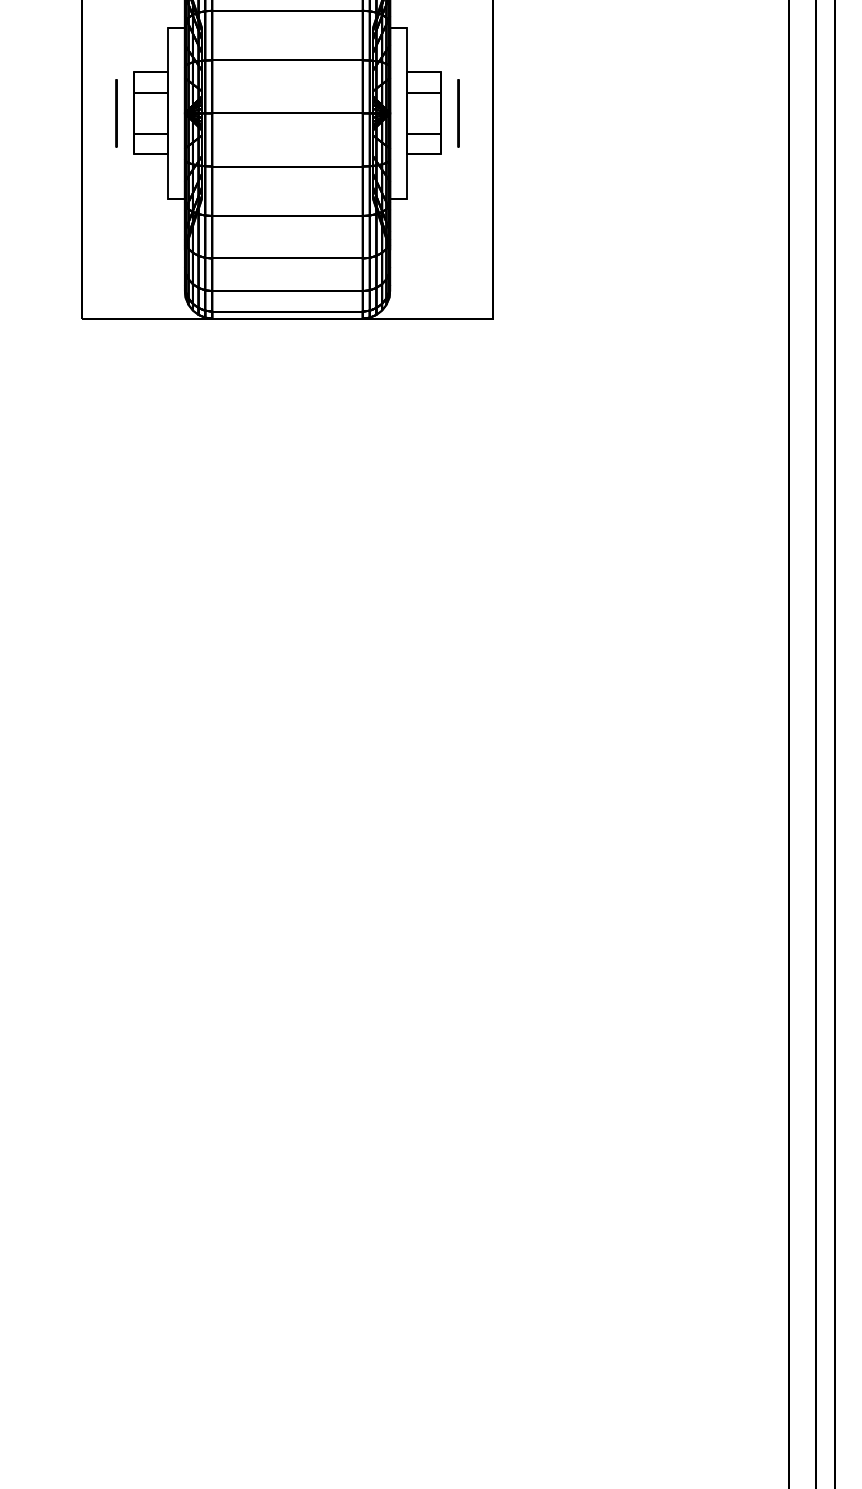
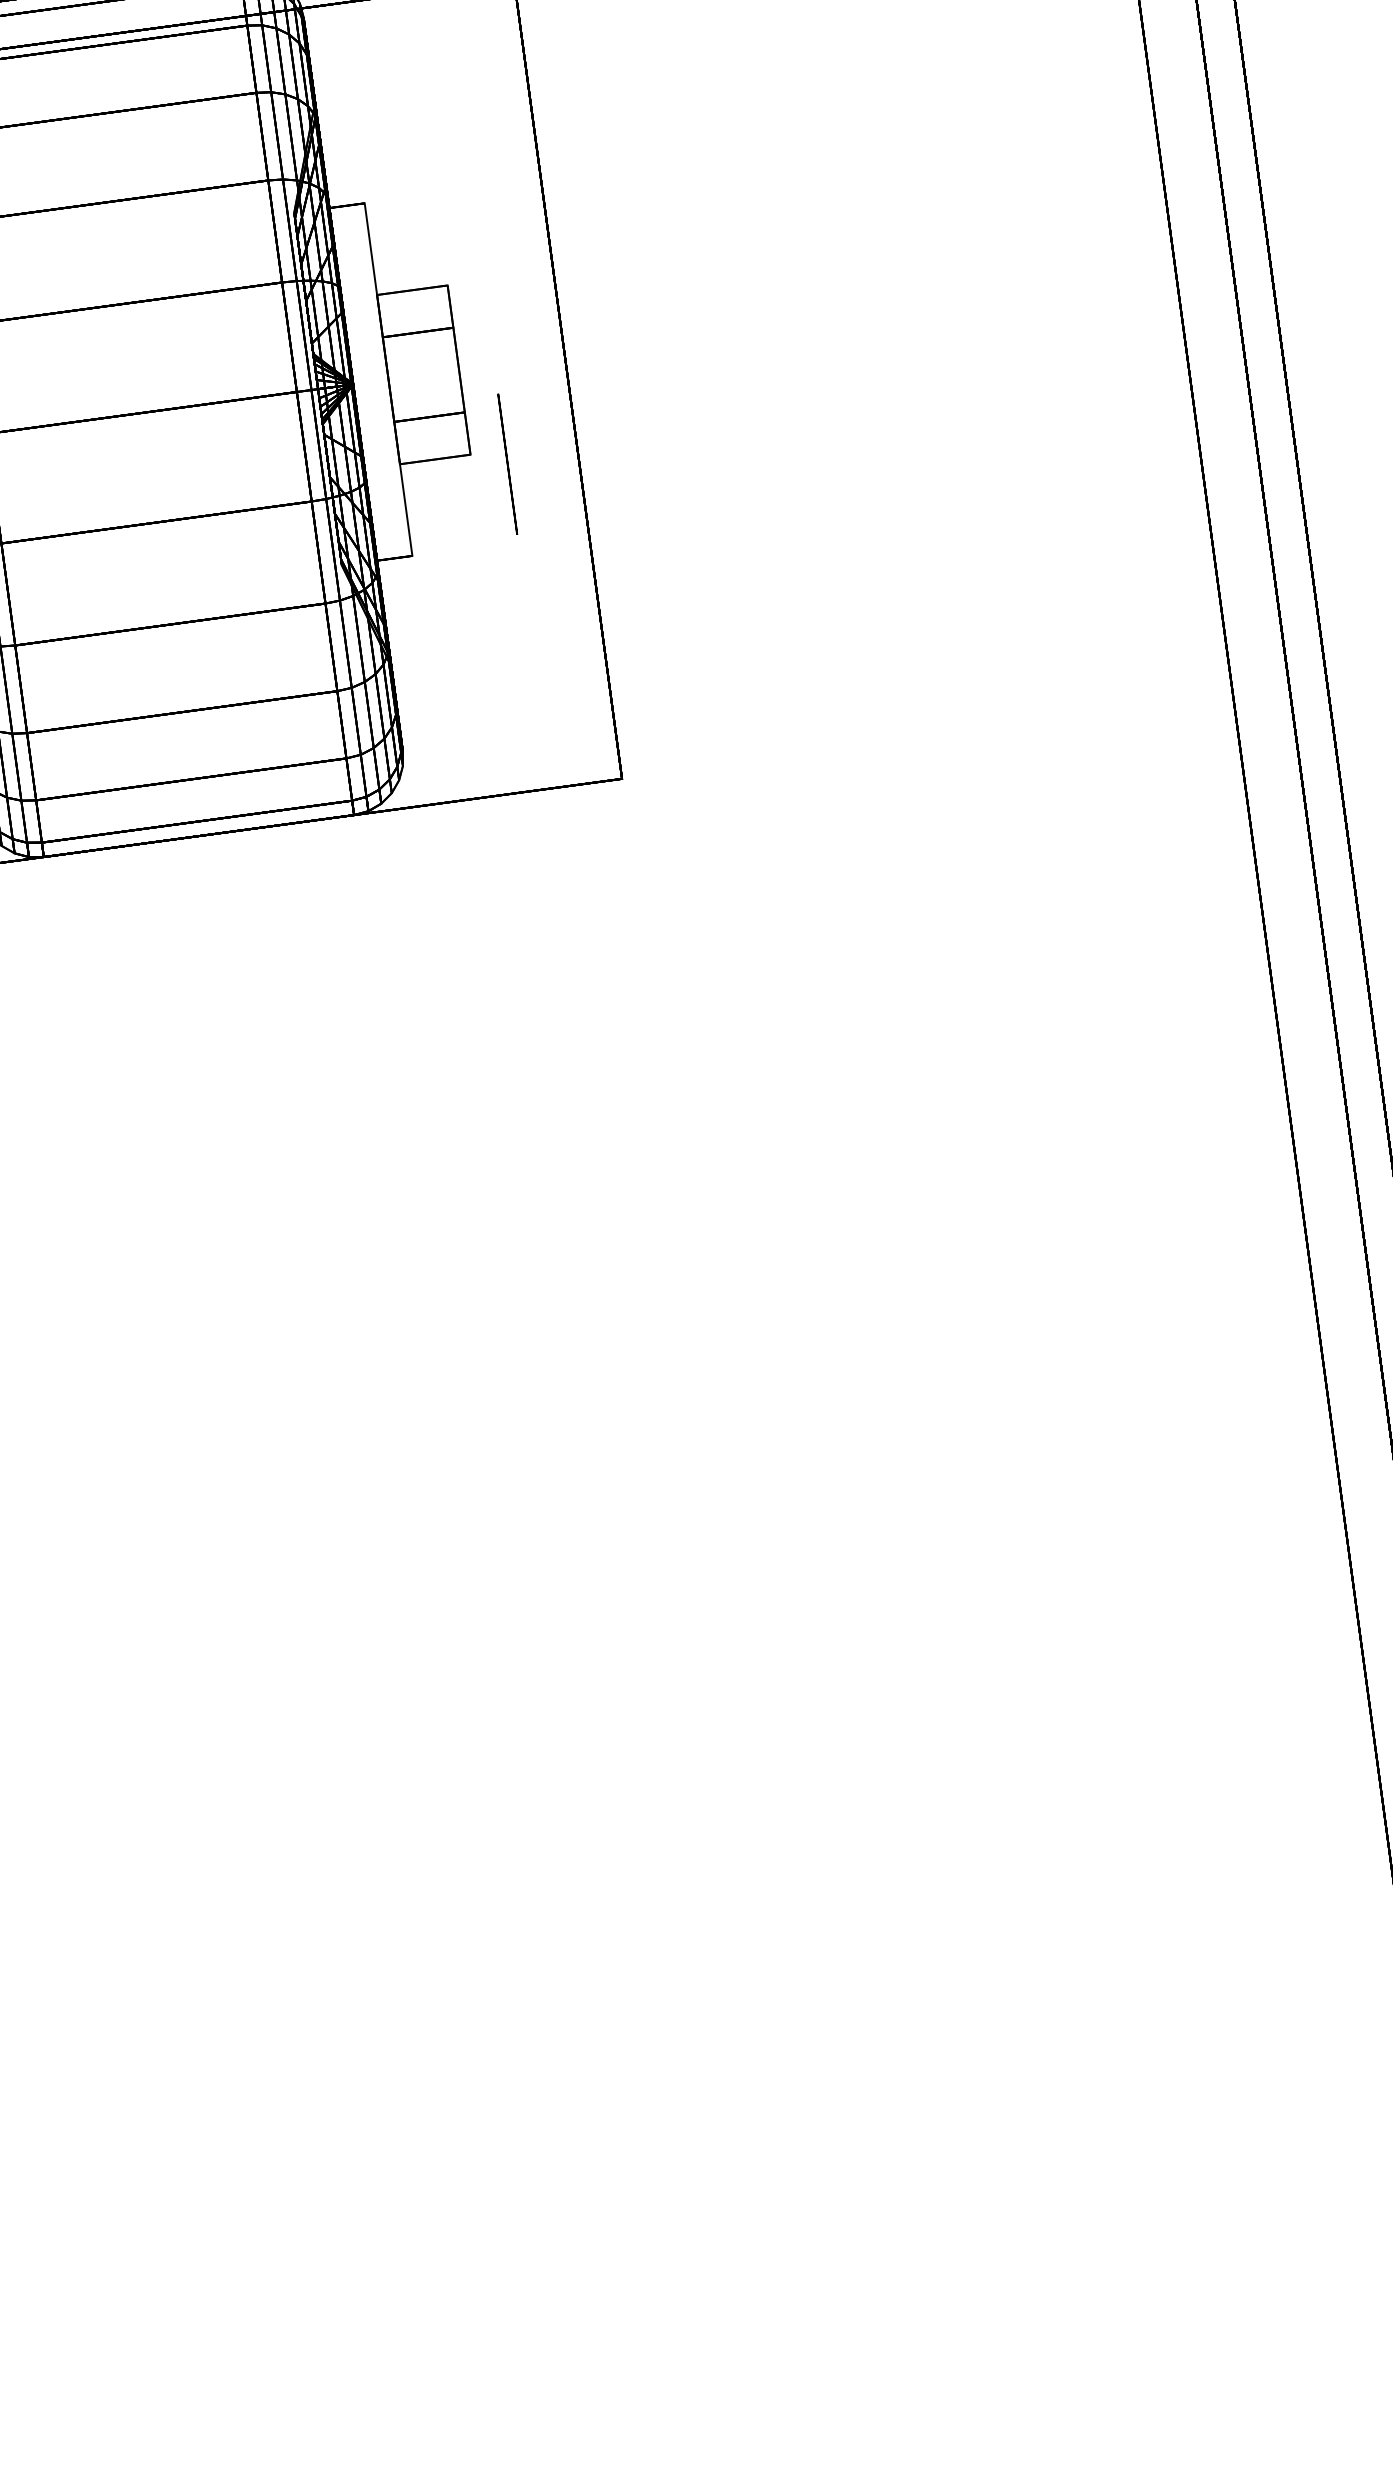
circle: (458, 113) -> (507, 464), moved

